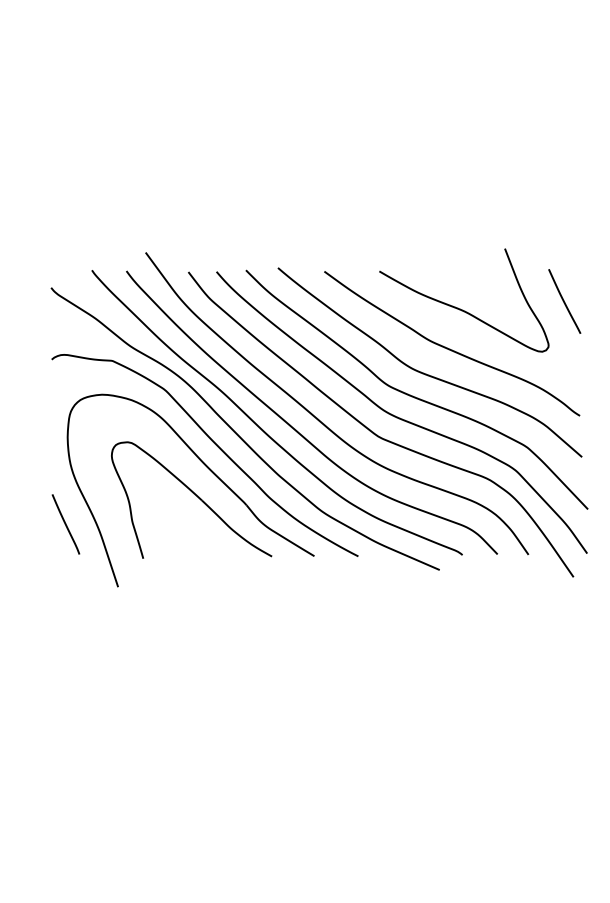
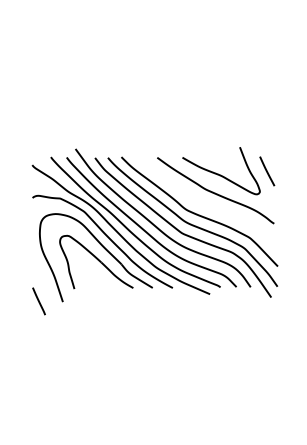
curve: (425, 371) -> (203, 203), removed
line: (64, 524) -> (38, 301), moved

